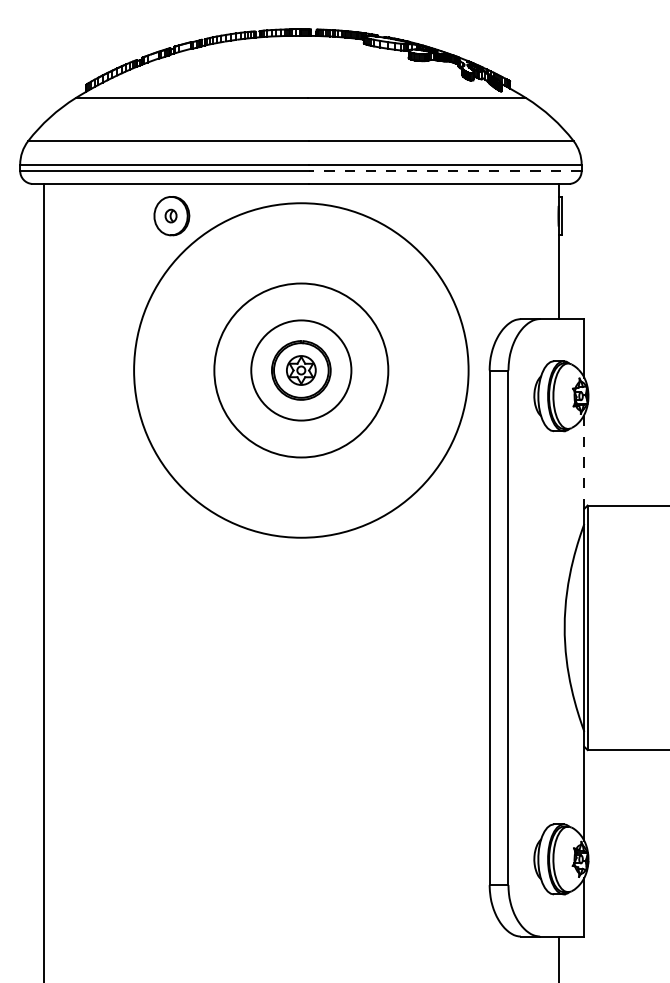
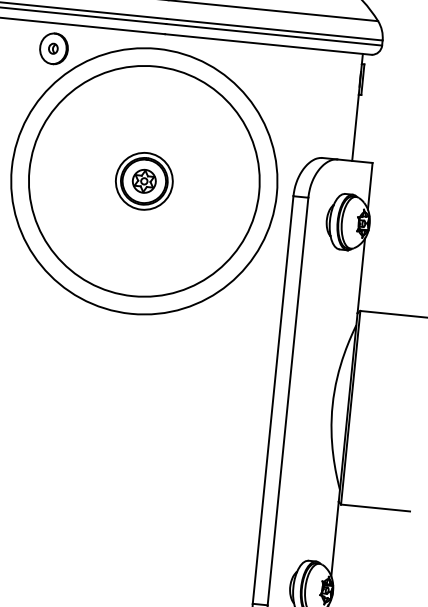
line: (444, 171) -> (273, 35), dashed -> solid
circle: (301, 370) -> (144, 181), size x0.71
circle: (301, 370) -> (144, 181), size x1.67
line: (584, 461) -> (361, 275), dashed -> solid

